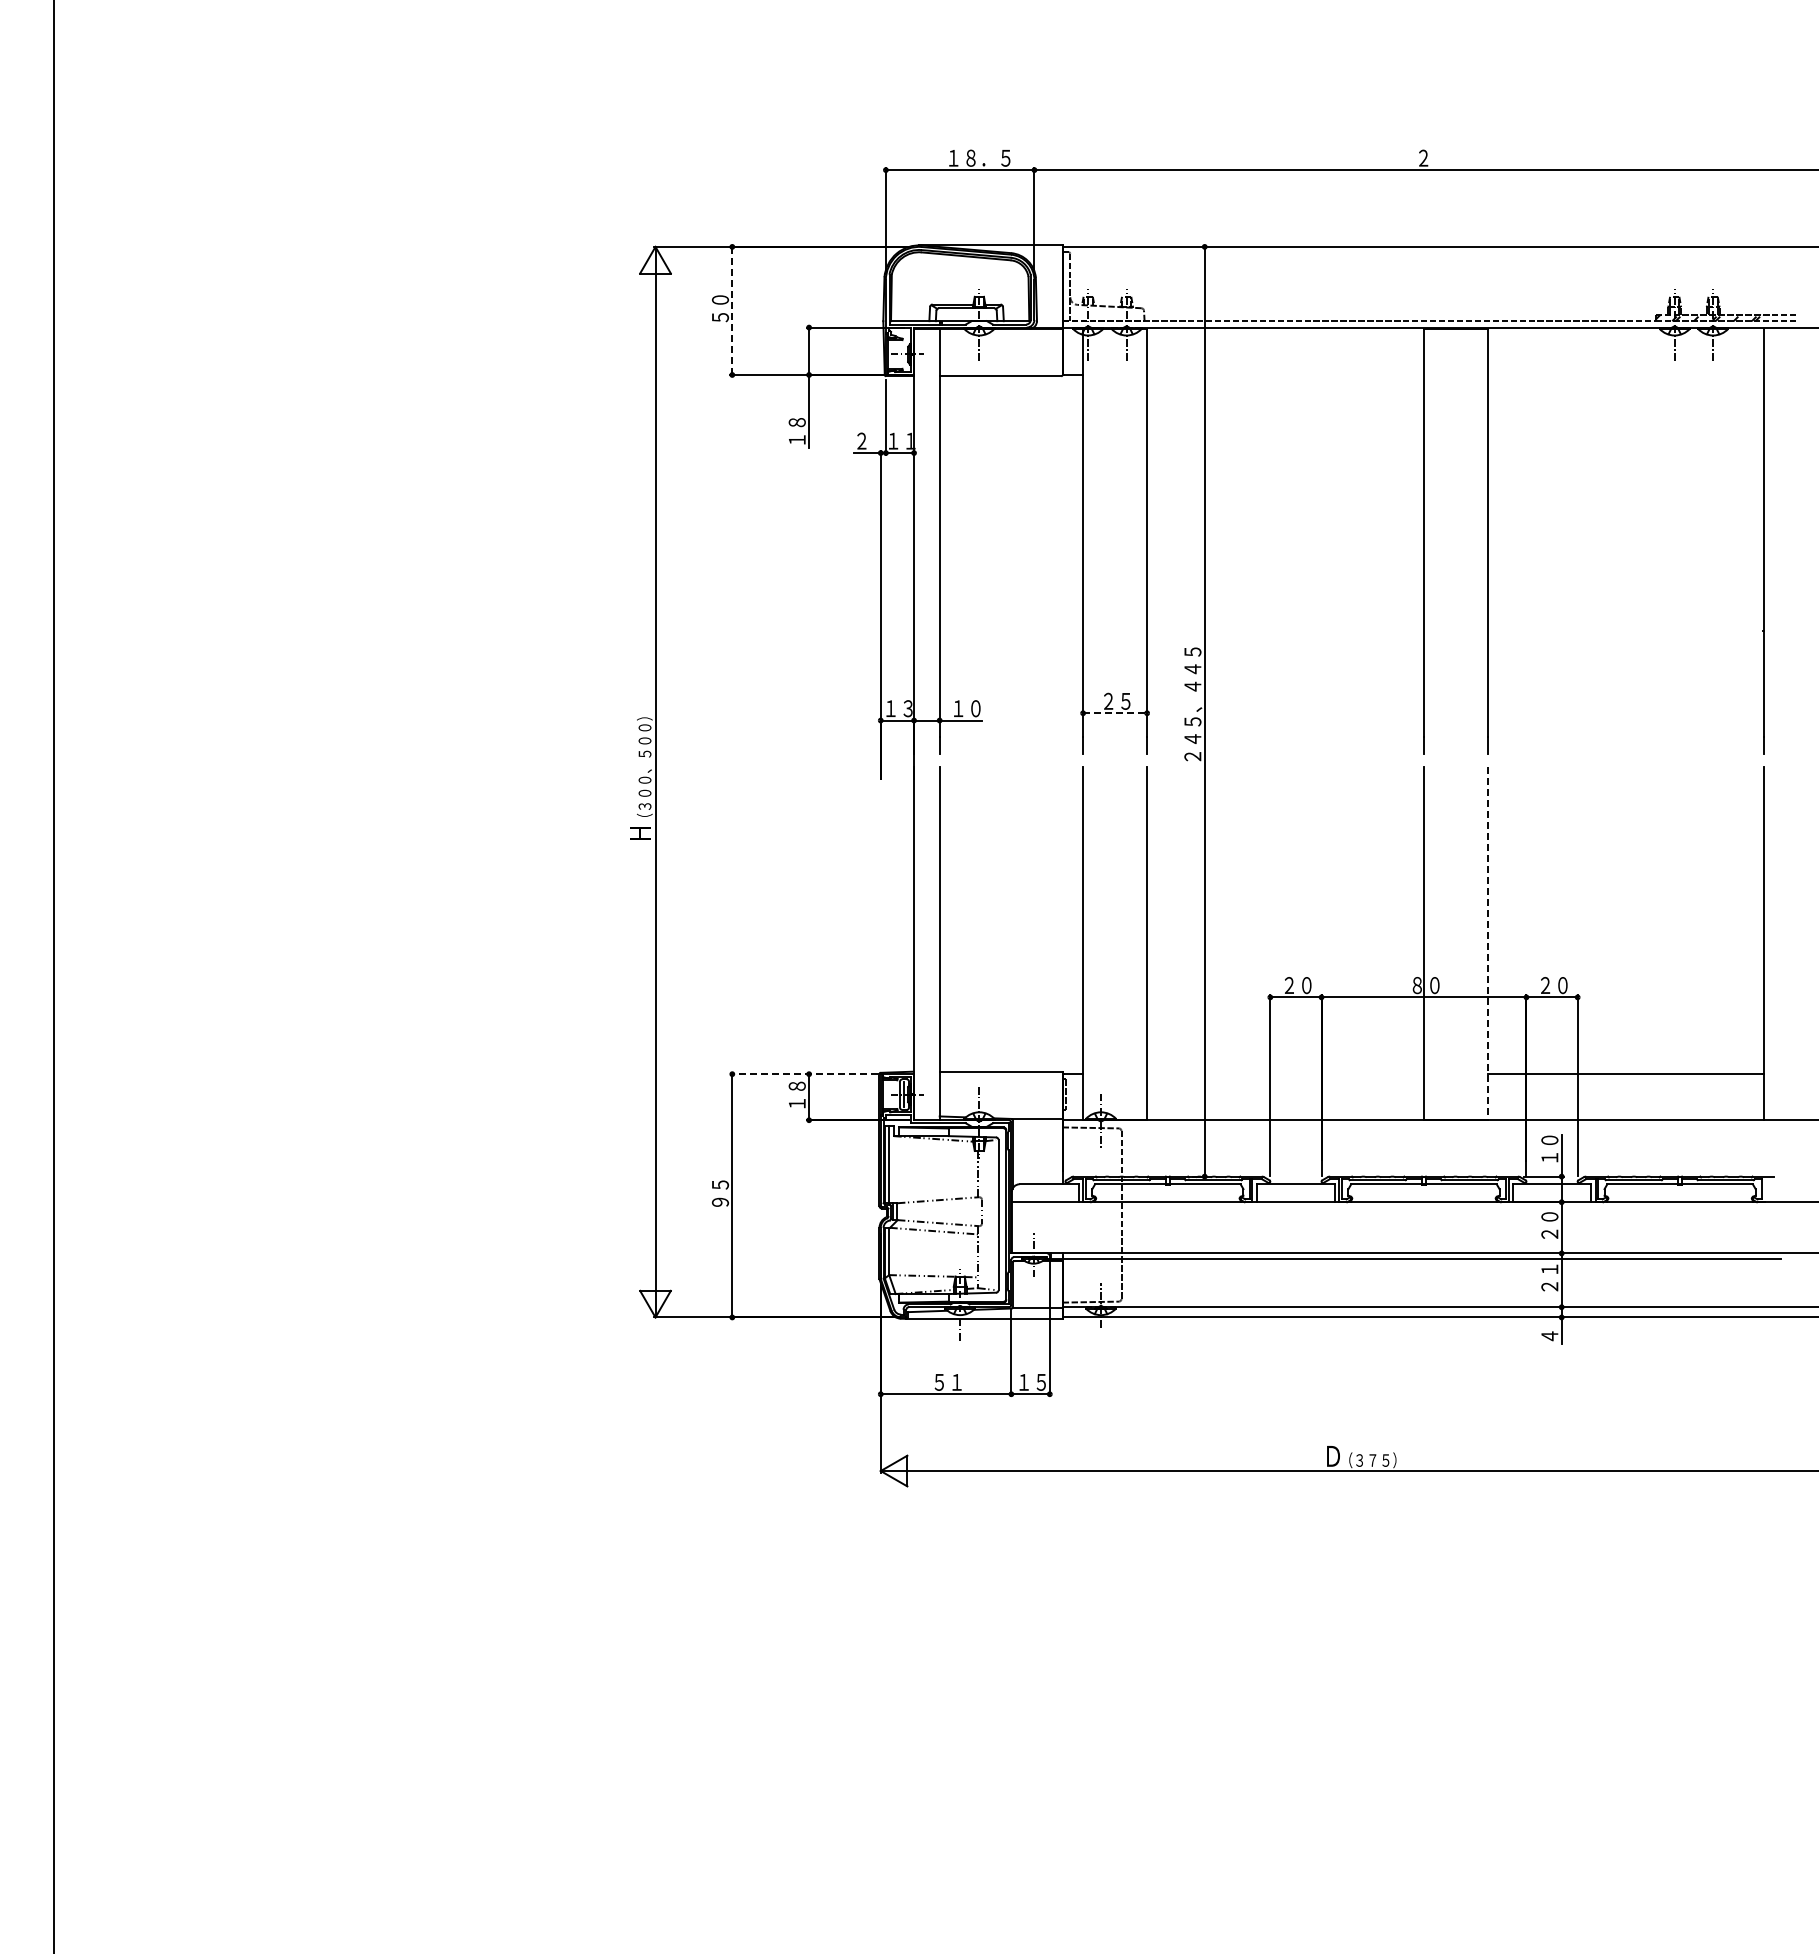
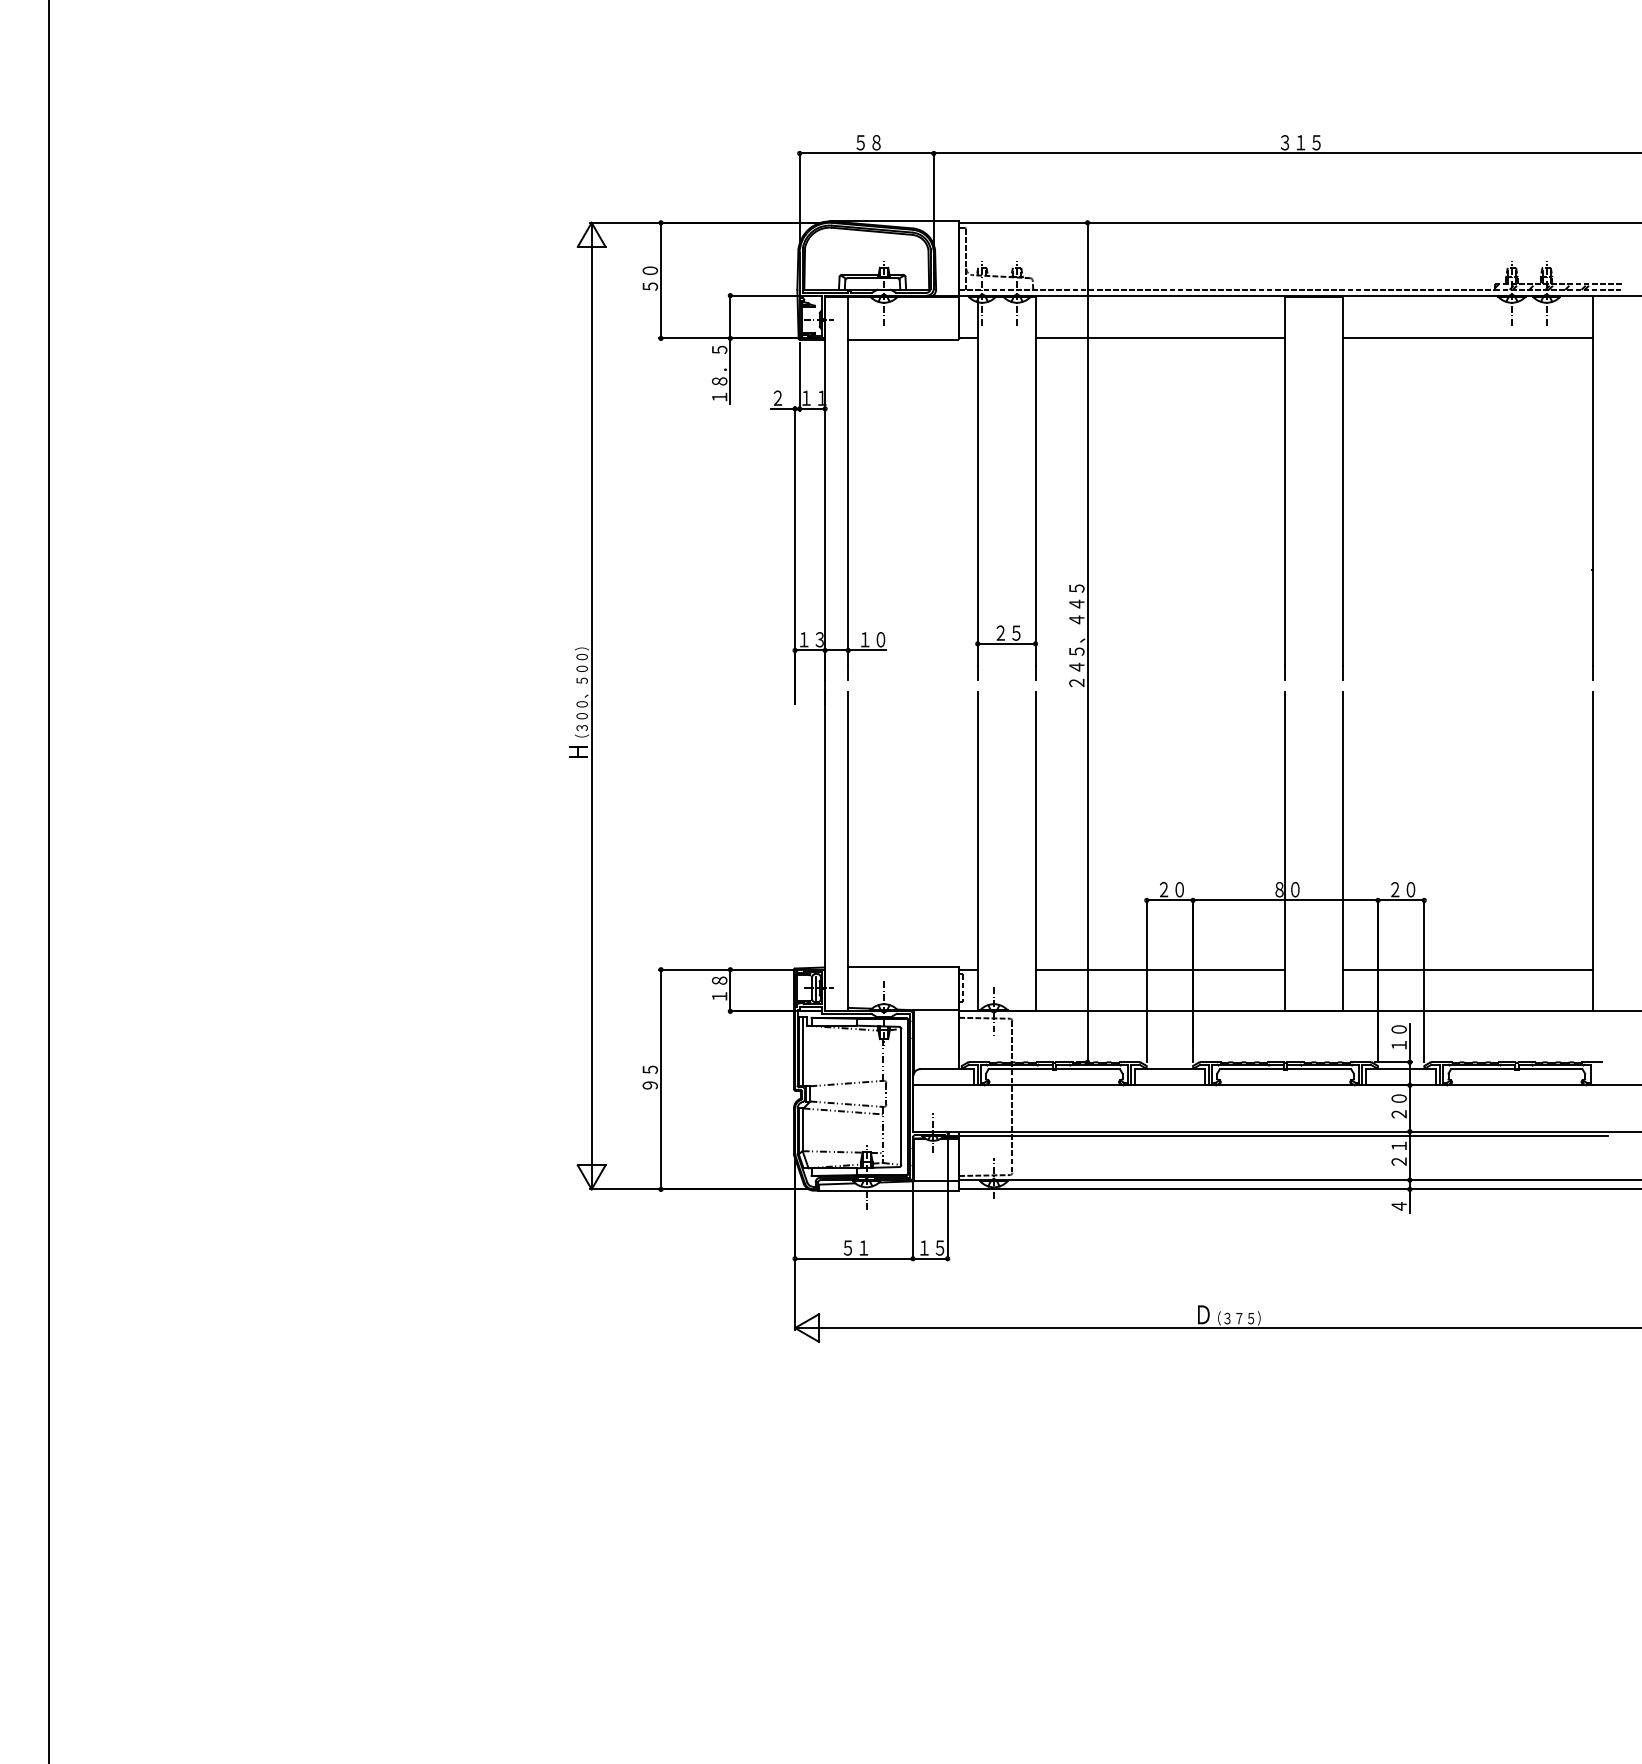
text: (979, 157) -> (884, 142), １８．５ -> ５８
text: (1440, 157) -> (1300, 142), ２ -> ３１５
line: (732, 310) -> (661, 280), dashed -> solid
line: (1285, 374) -> (1160, 338), added
line: (1625, 374) -> (1467, 338), added
text: (797, 396) -> (719, 357), １８ -> １８．５
line: (1115, 713) -> (1006, 644), dashed -> solid
line: (1487, 943) -> (1342, 851), dashed -> solid
line: (804, 1074) -> (726, 970), dashed -> solid
line: (1285, 1074) -> (1160, 970), added

